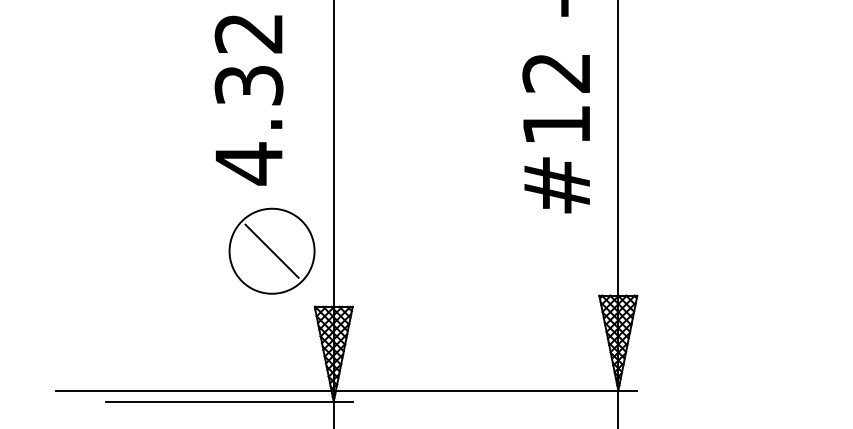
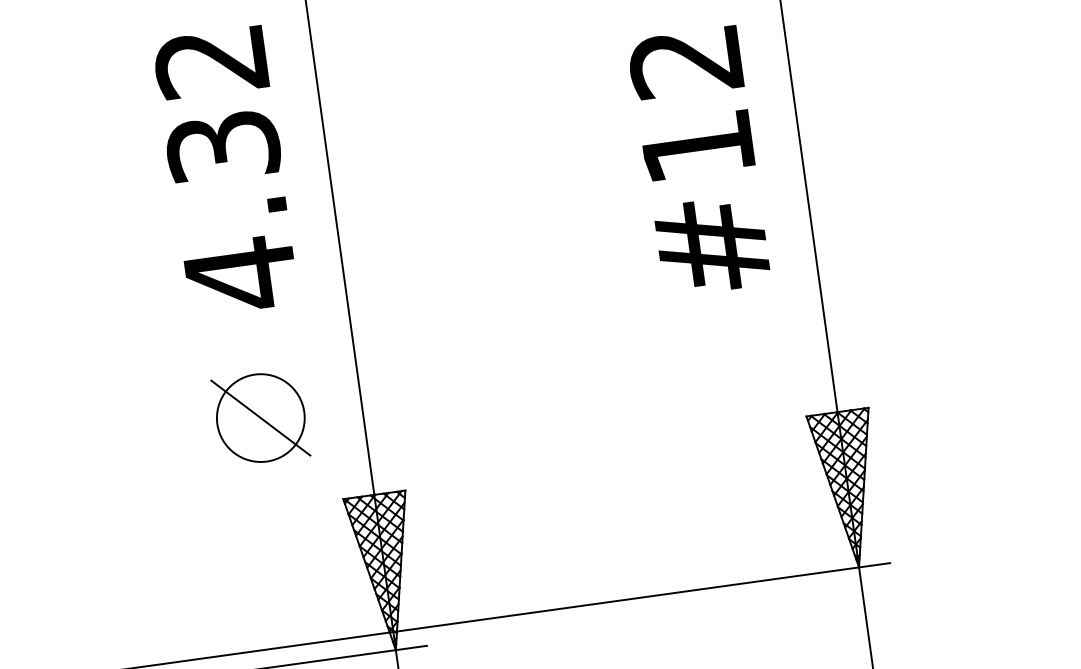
text: (248, 100) -> (225, 171), moved
circle: (271, 250) -> (259, 416), size x0.62

